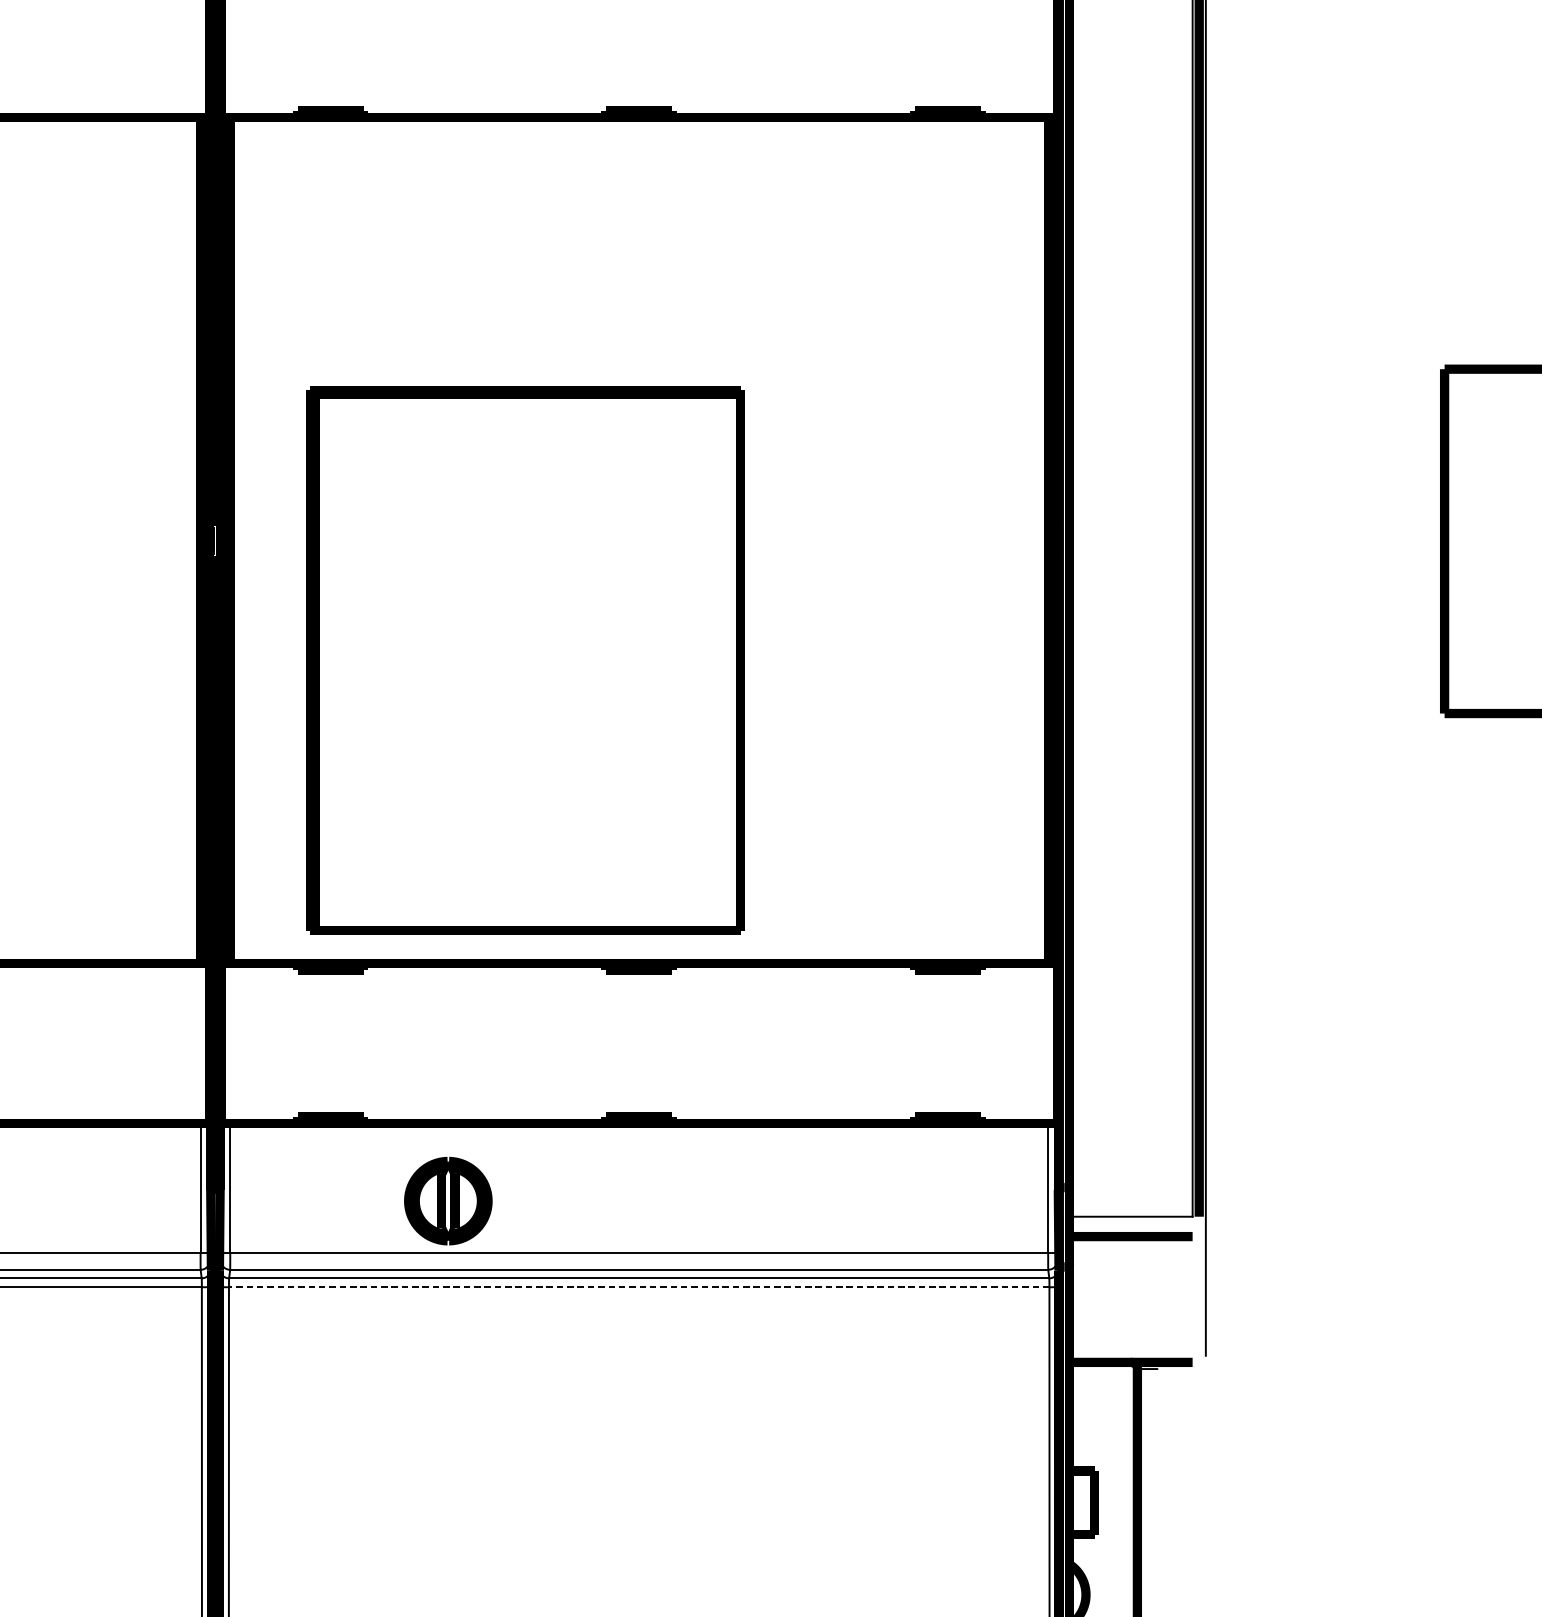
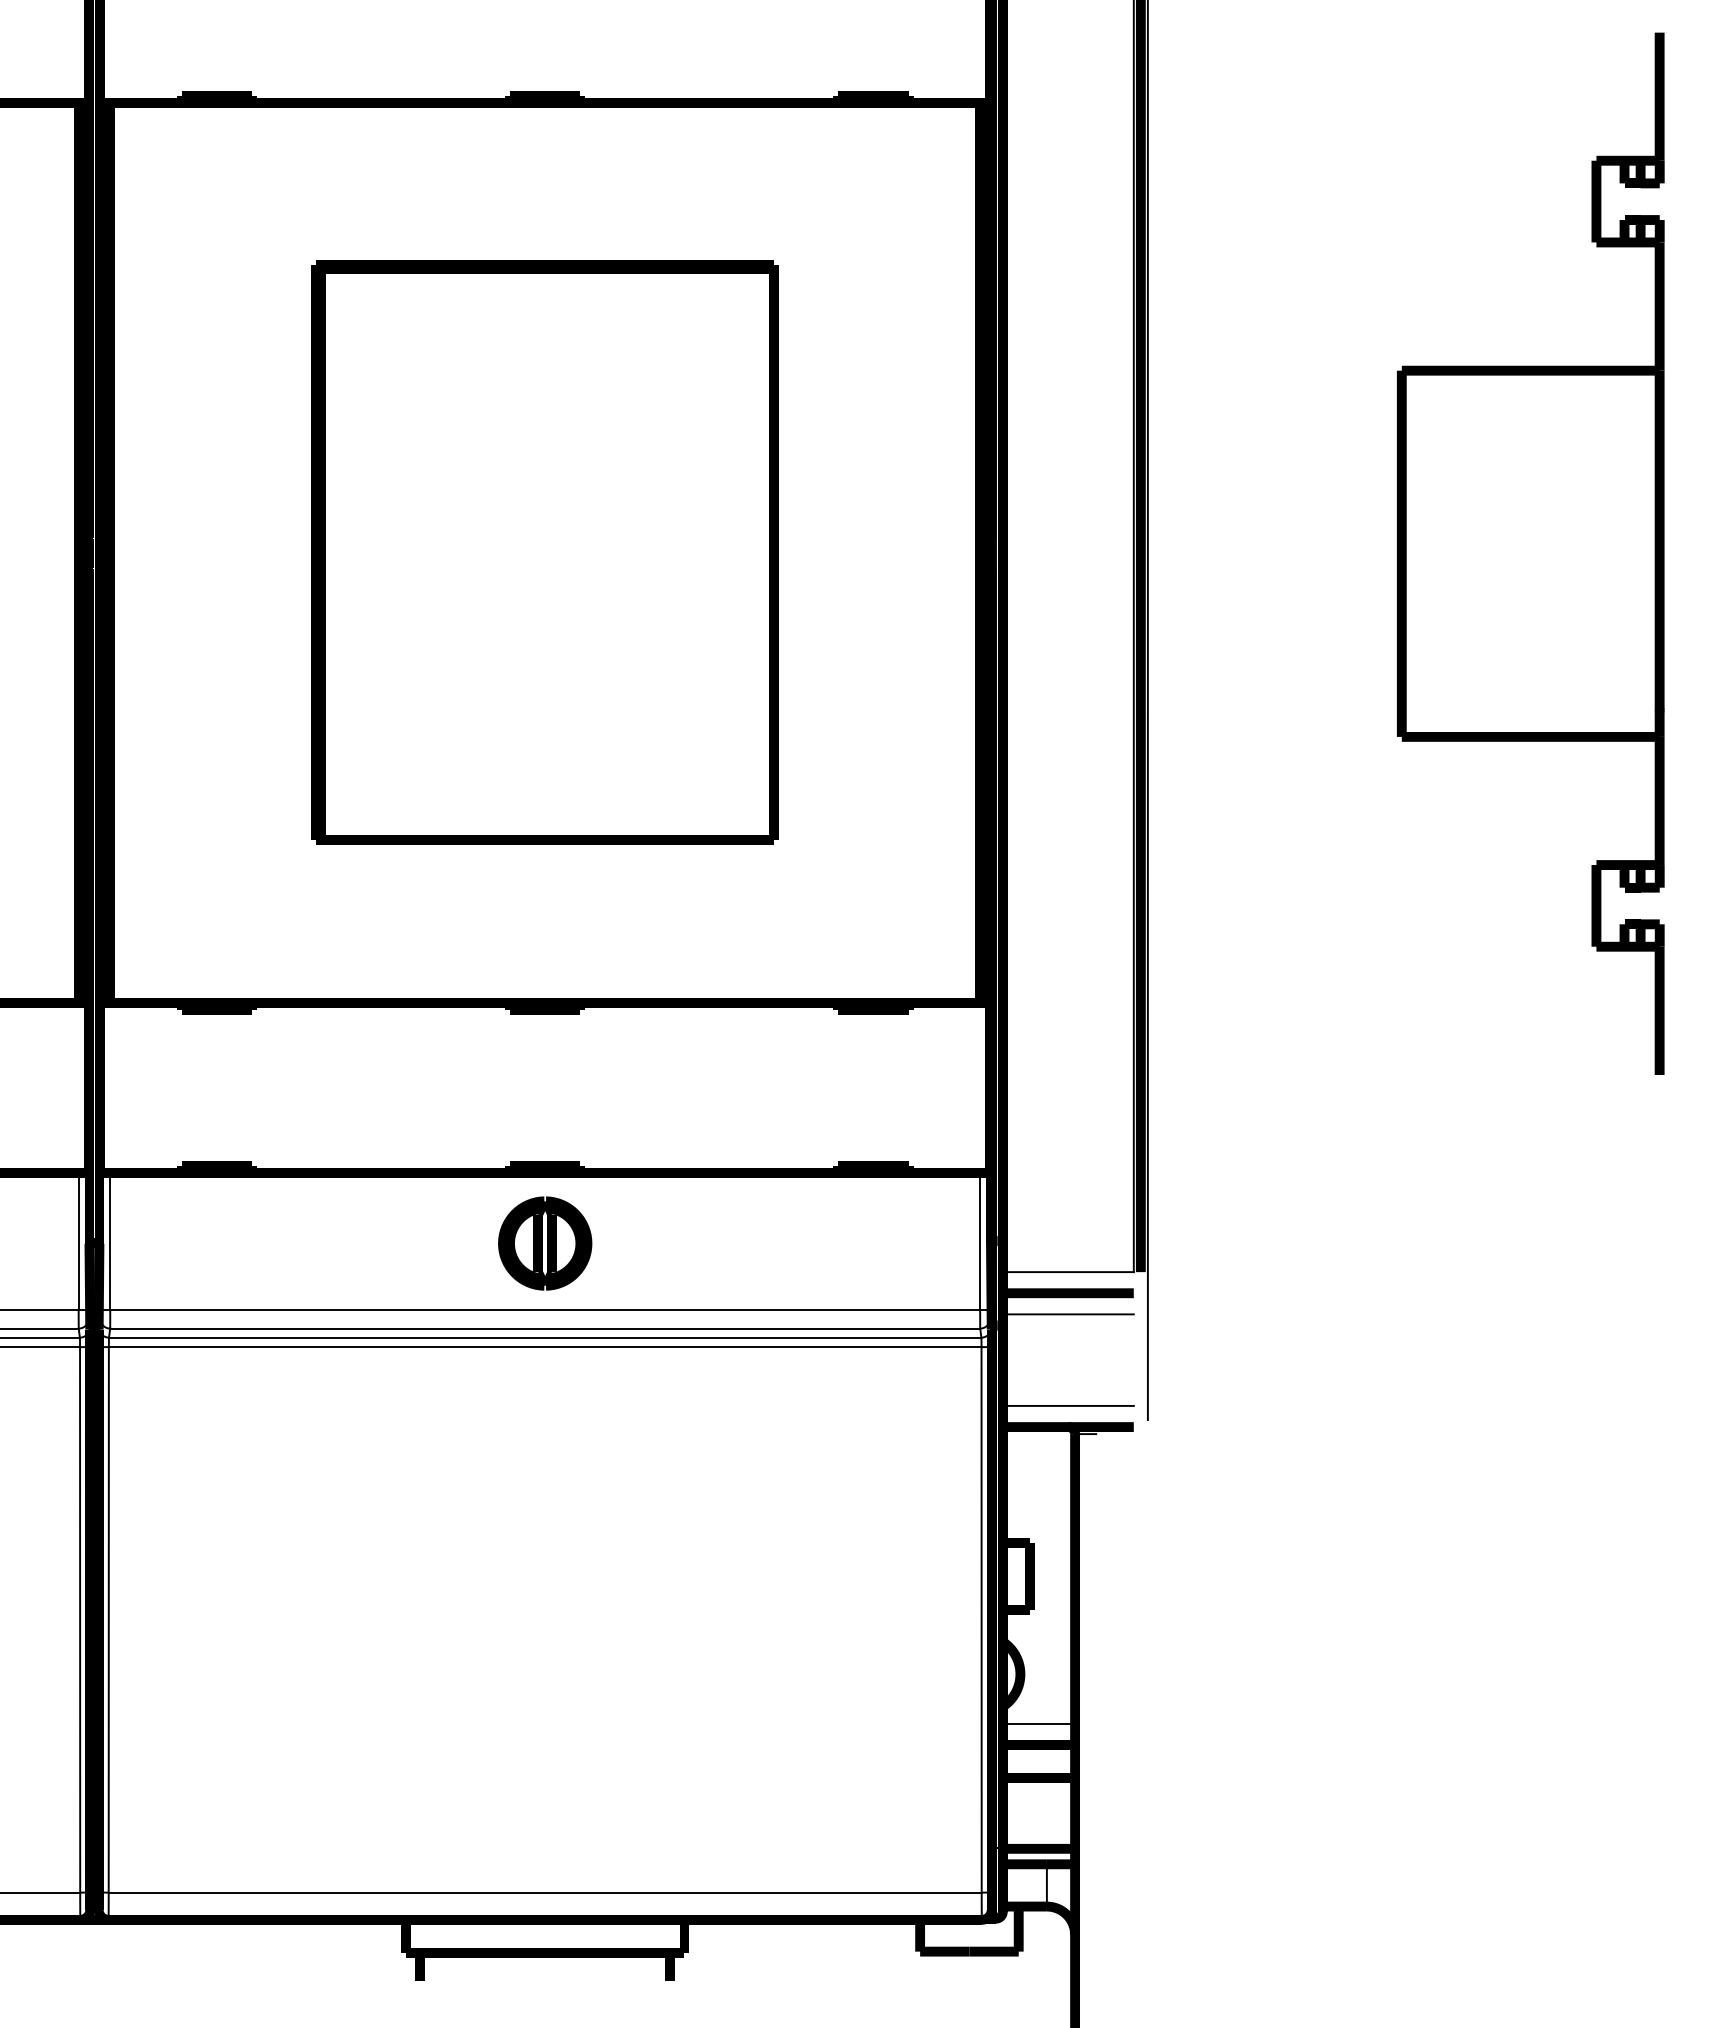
part: (524, 660) -> (544, 552), moved
part: (448, 1201) -> (545, 1243), moved
line: (1130, 1256) -> (1067, 1314), added
line: (638, 1287) -> (544, 1347), dashed -> solid
line: (1130, 1342) -> (1067, 1405), added

